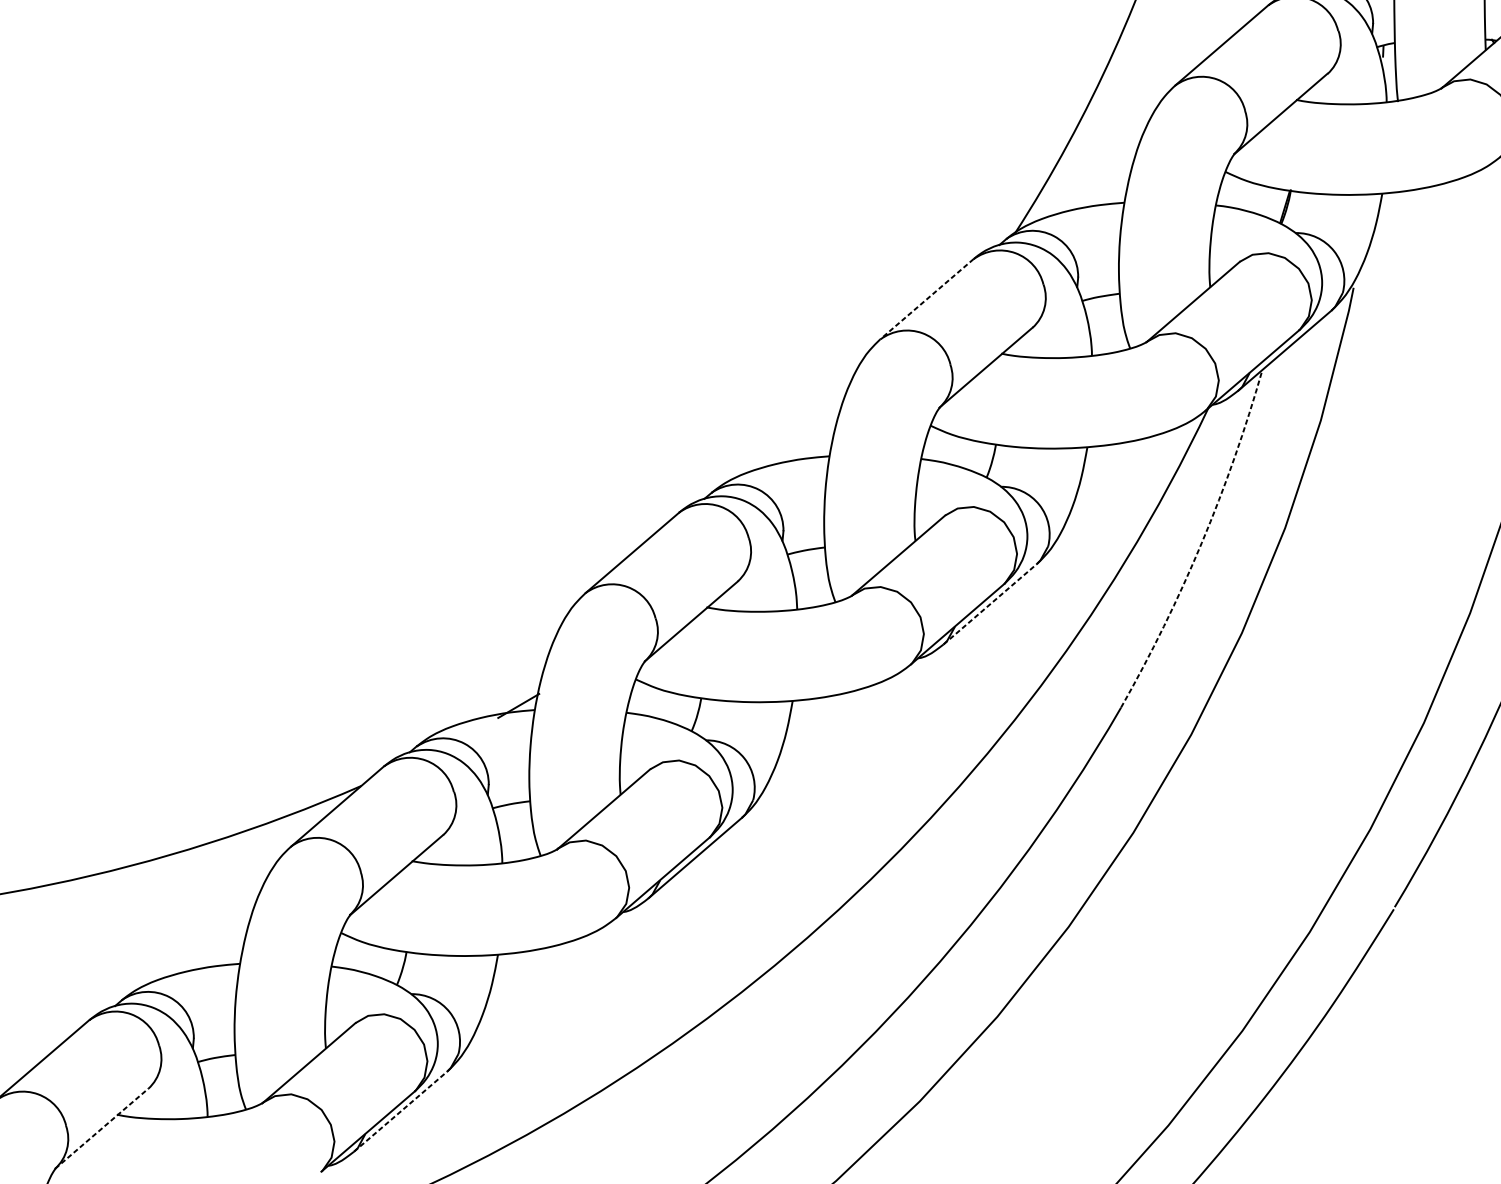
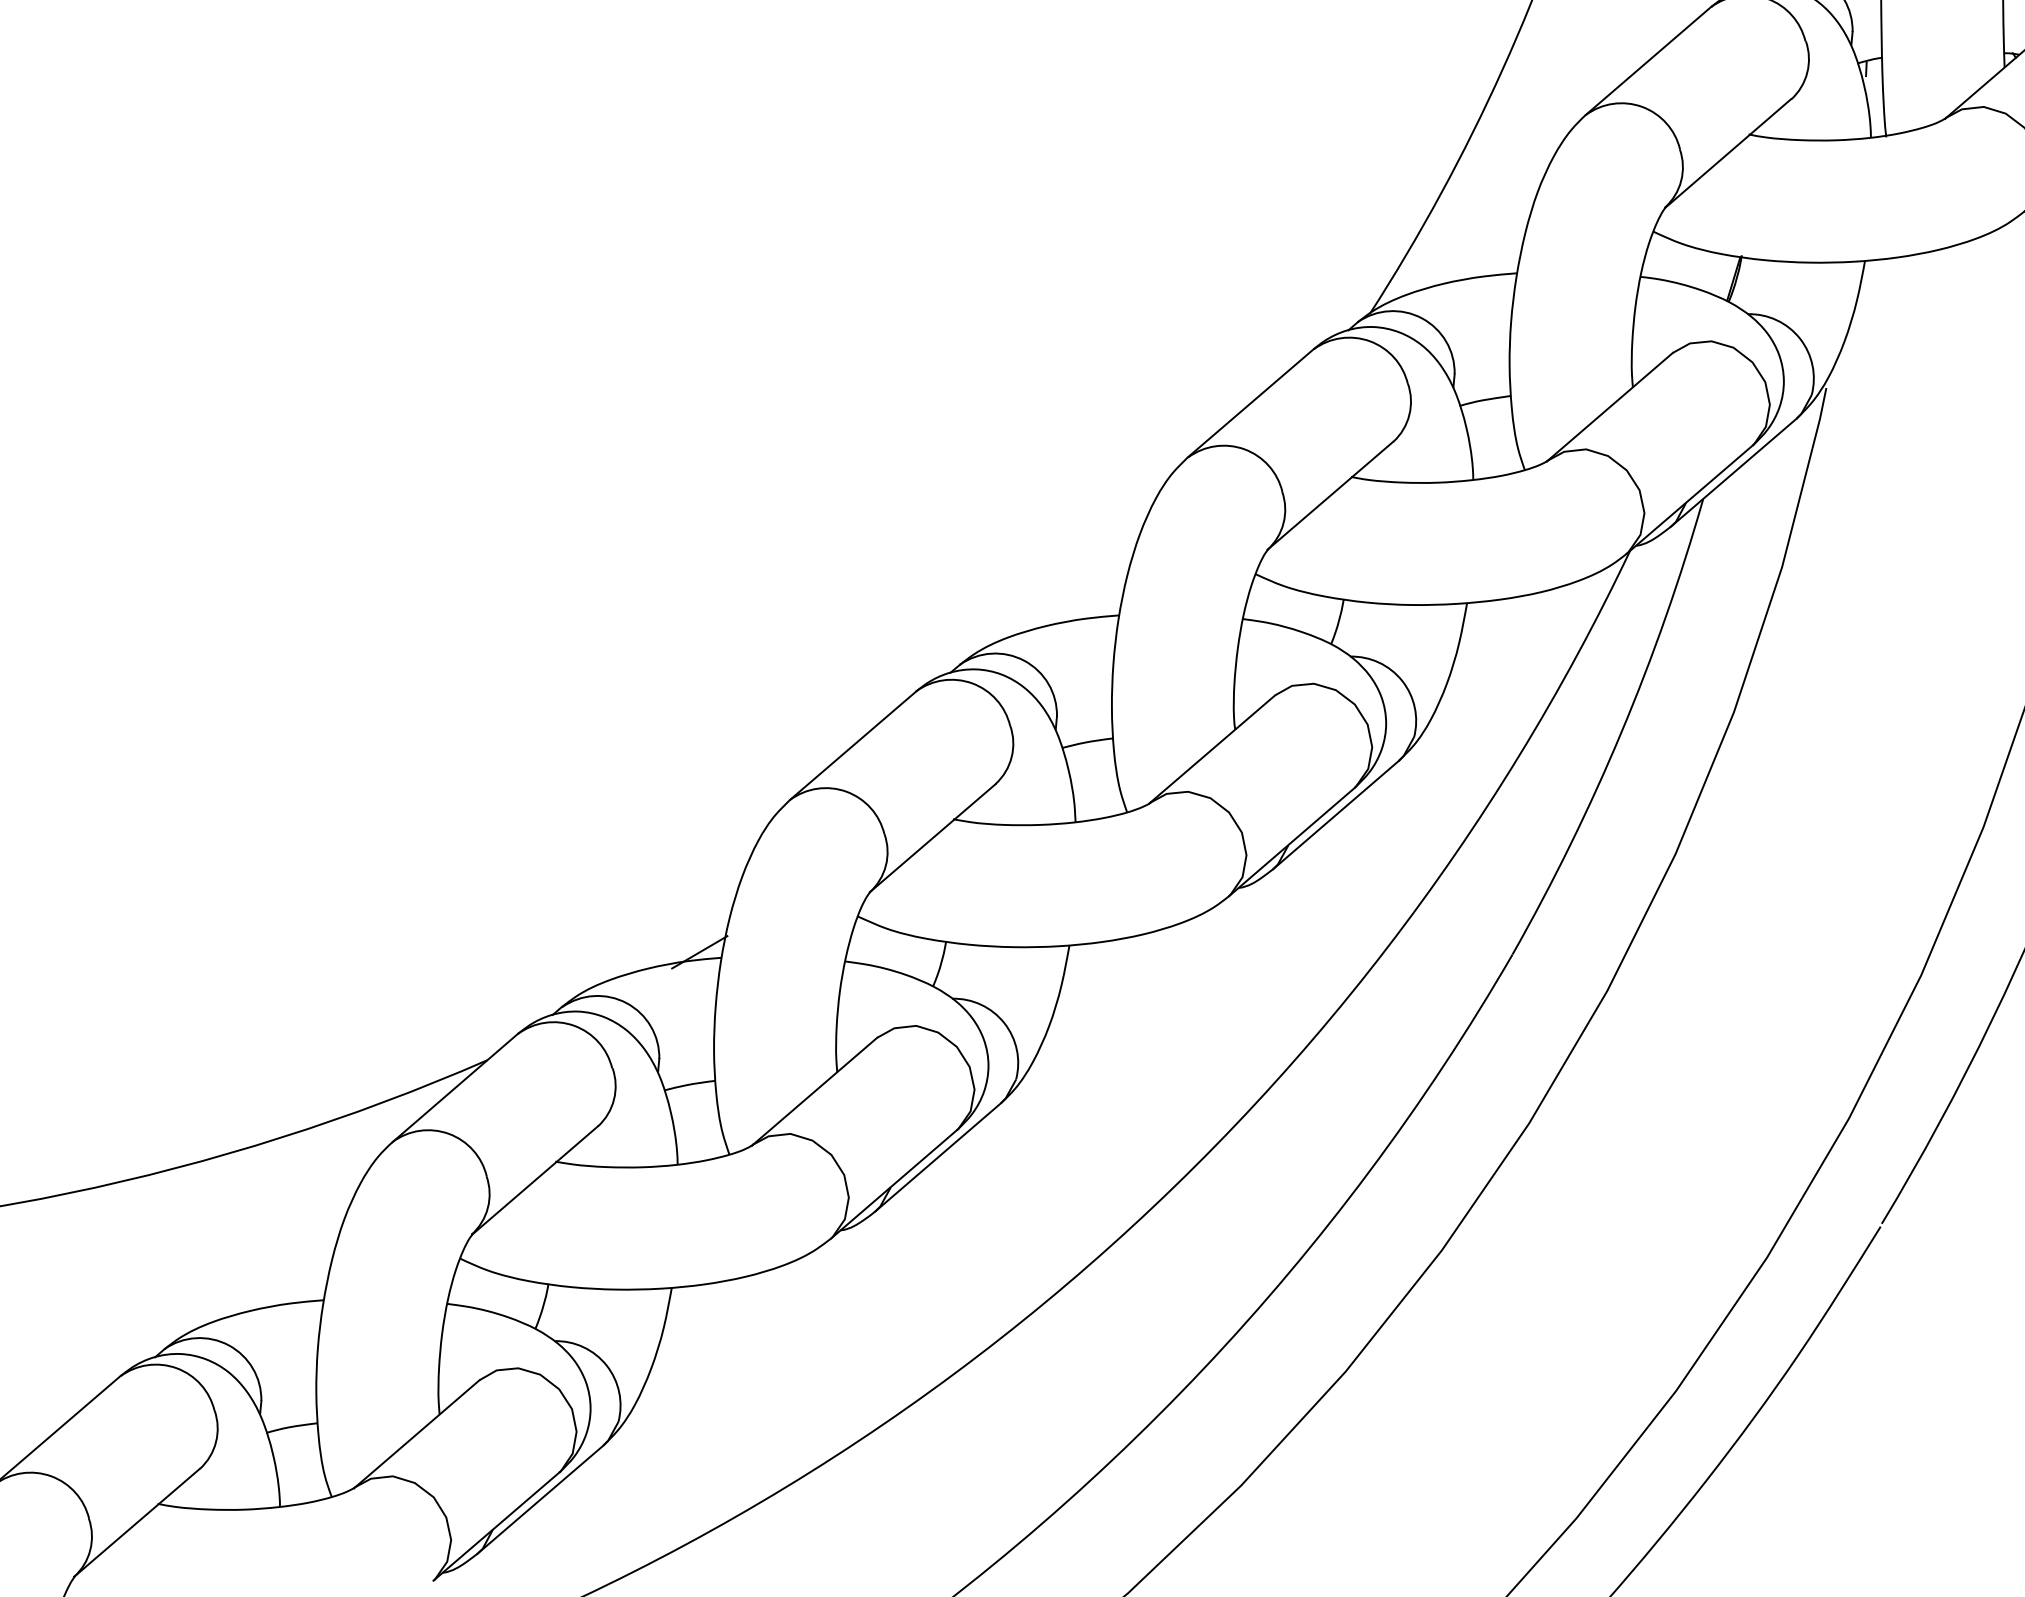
line: (926, 299) -> (1250, 403), dashed -> solid
arc: (1201, 543) -> (1621, 732), dashed -> solid
line: (989, 604) -> (1335, 815), dashed -> solid
line: (400, 1111) -> (540, 1499), dashed -> solid
line: (102, 1128) -> (137, 1522), dashed -> solid

